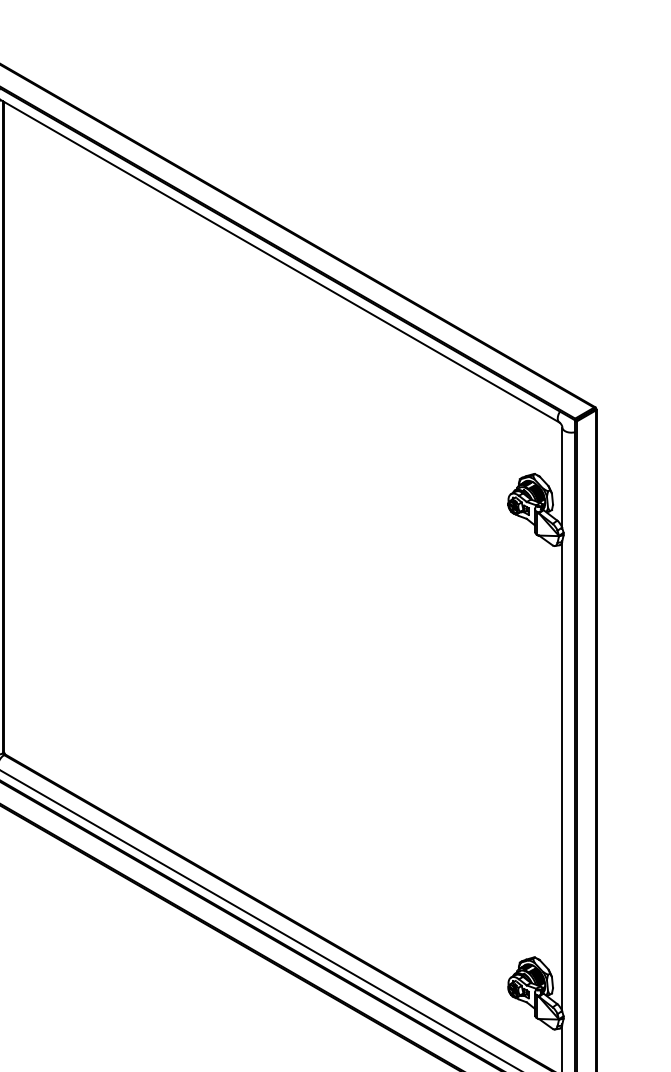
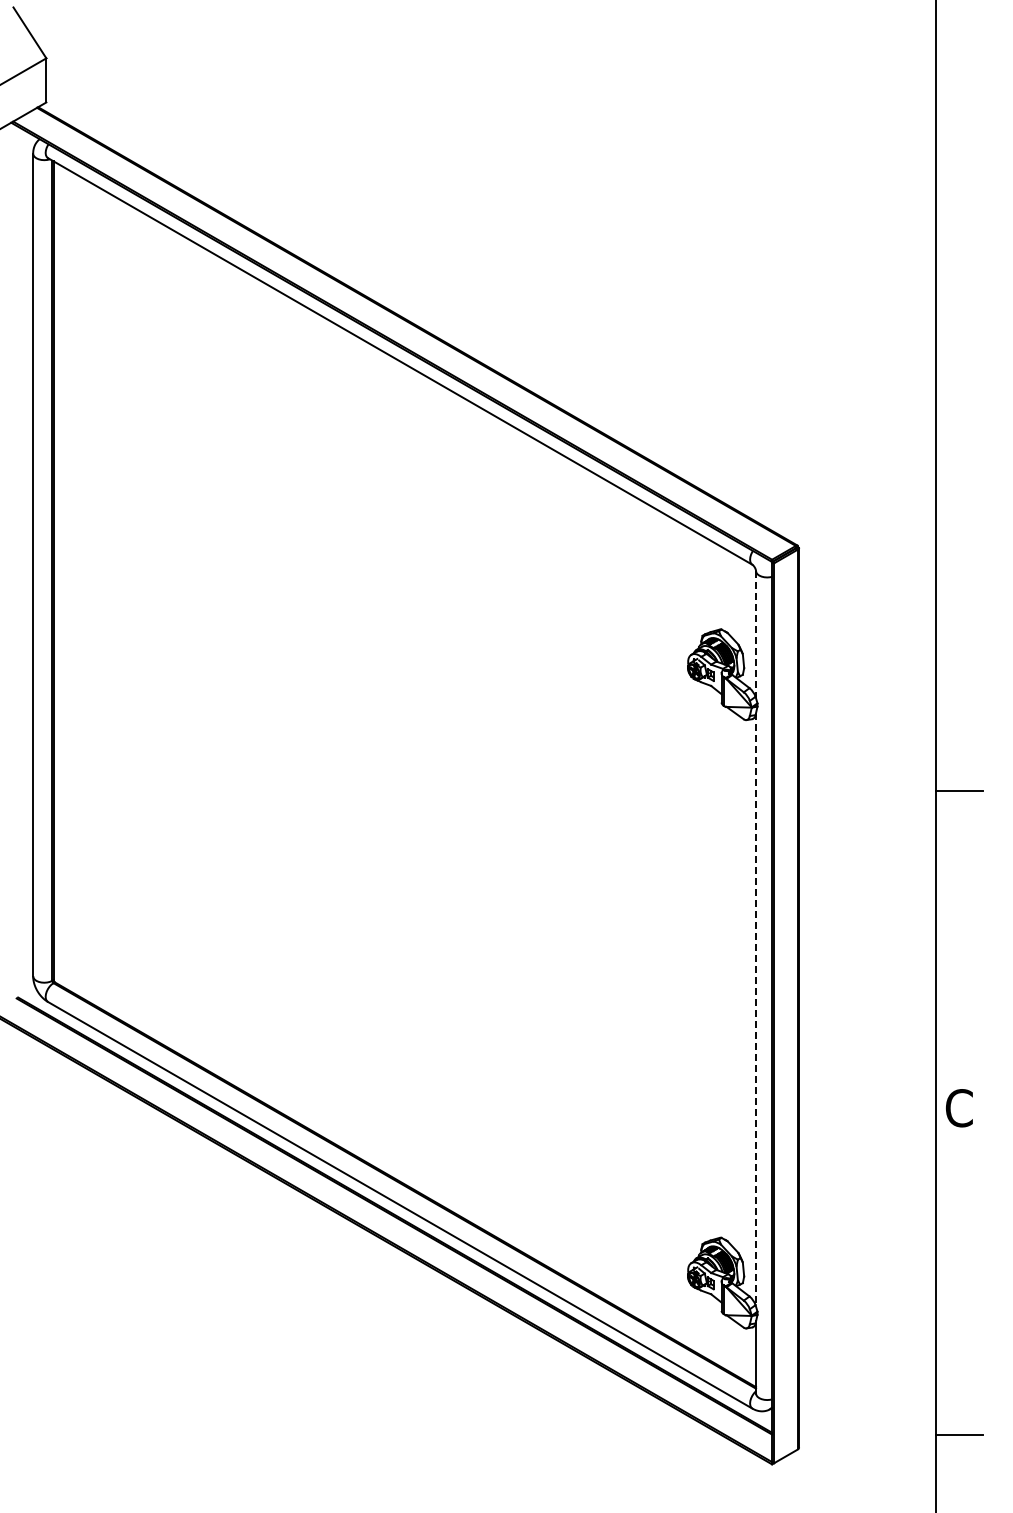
line: (562, 478) -> (756, 634), solid -> dashed
line: (562, 776) -> (756, 1009), solid -> dashed

